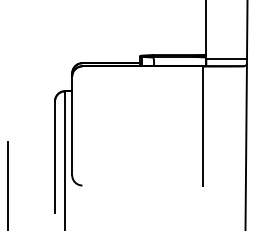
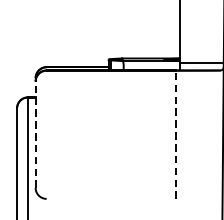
line: (72, 125) -> (35, 134), solid -> dashed
line: (202, 126) -> (175, 135), solid -> dashed

